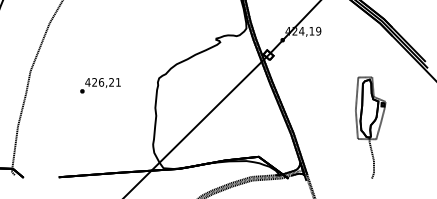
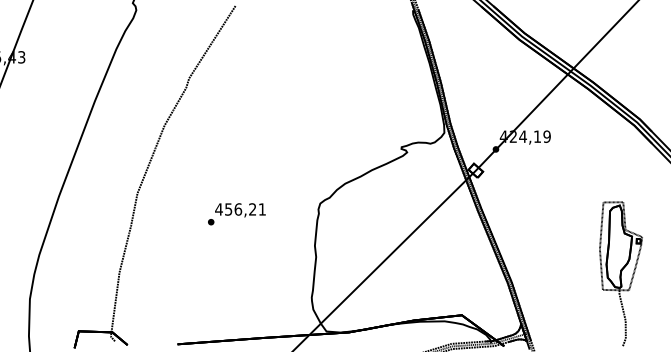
text: (94, 82) -> (228, 209), 426,21 -> 456,21

